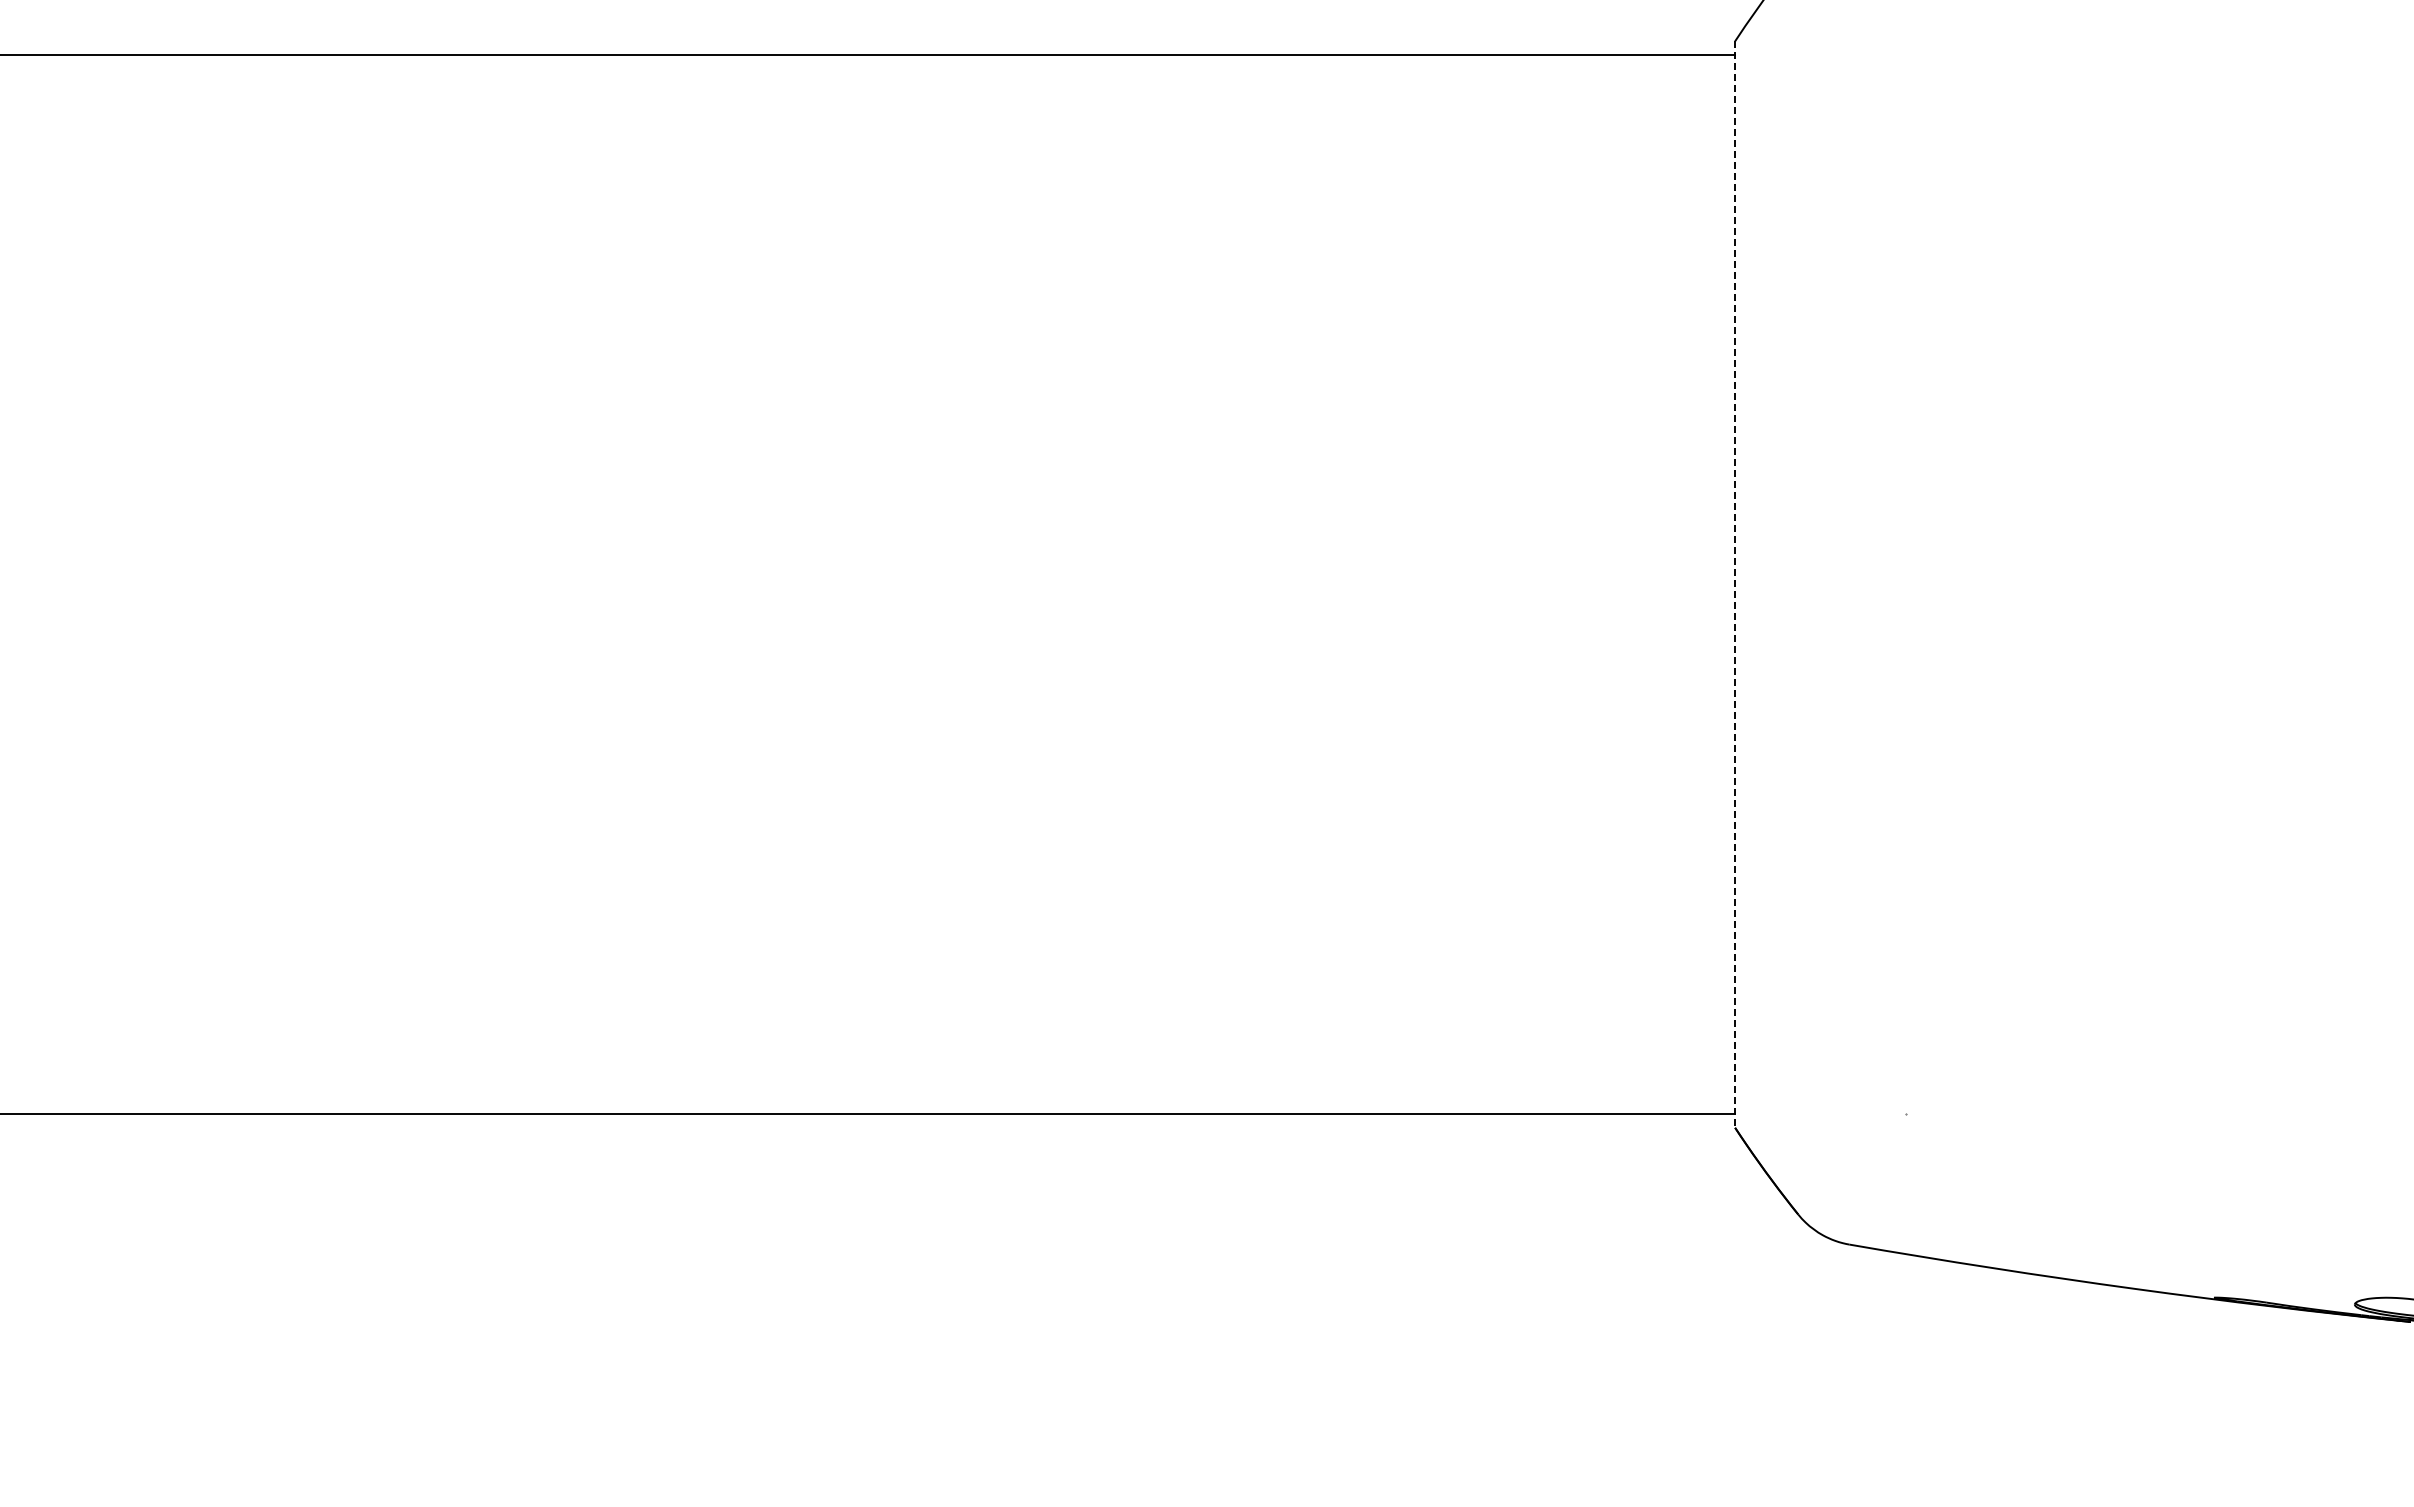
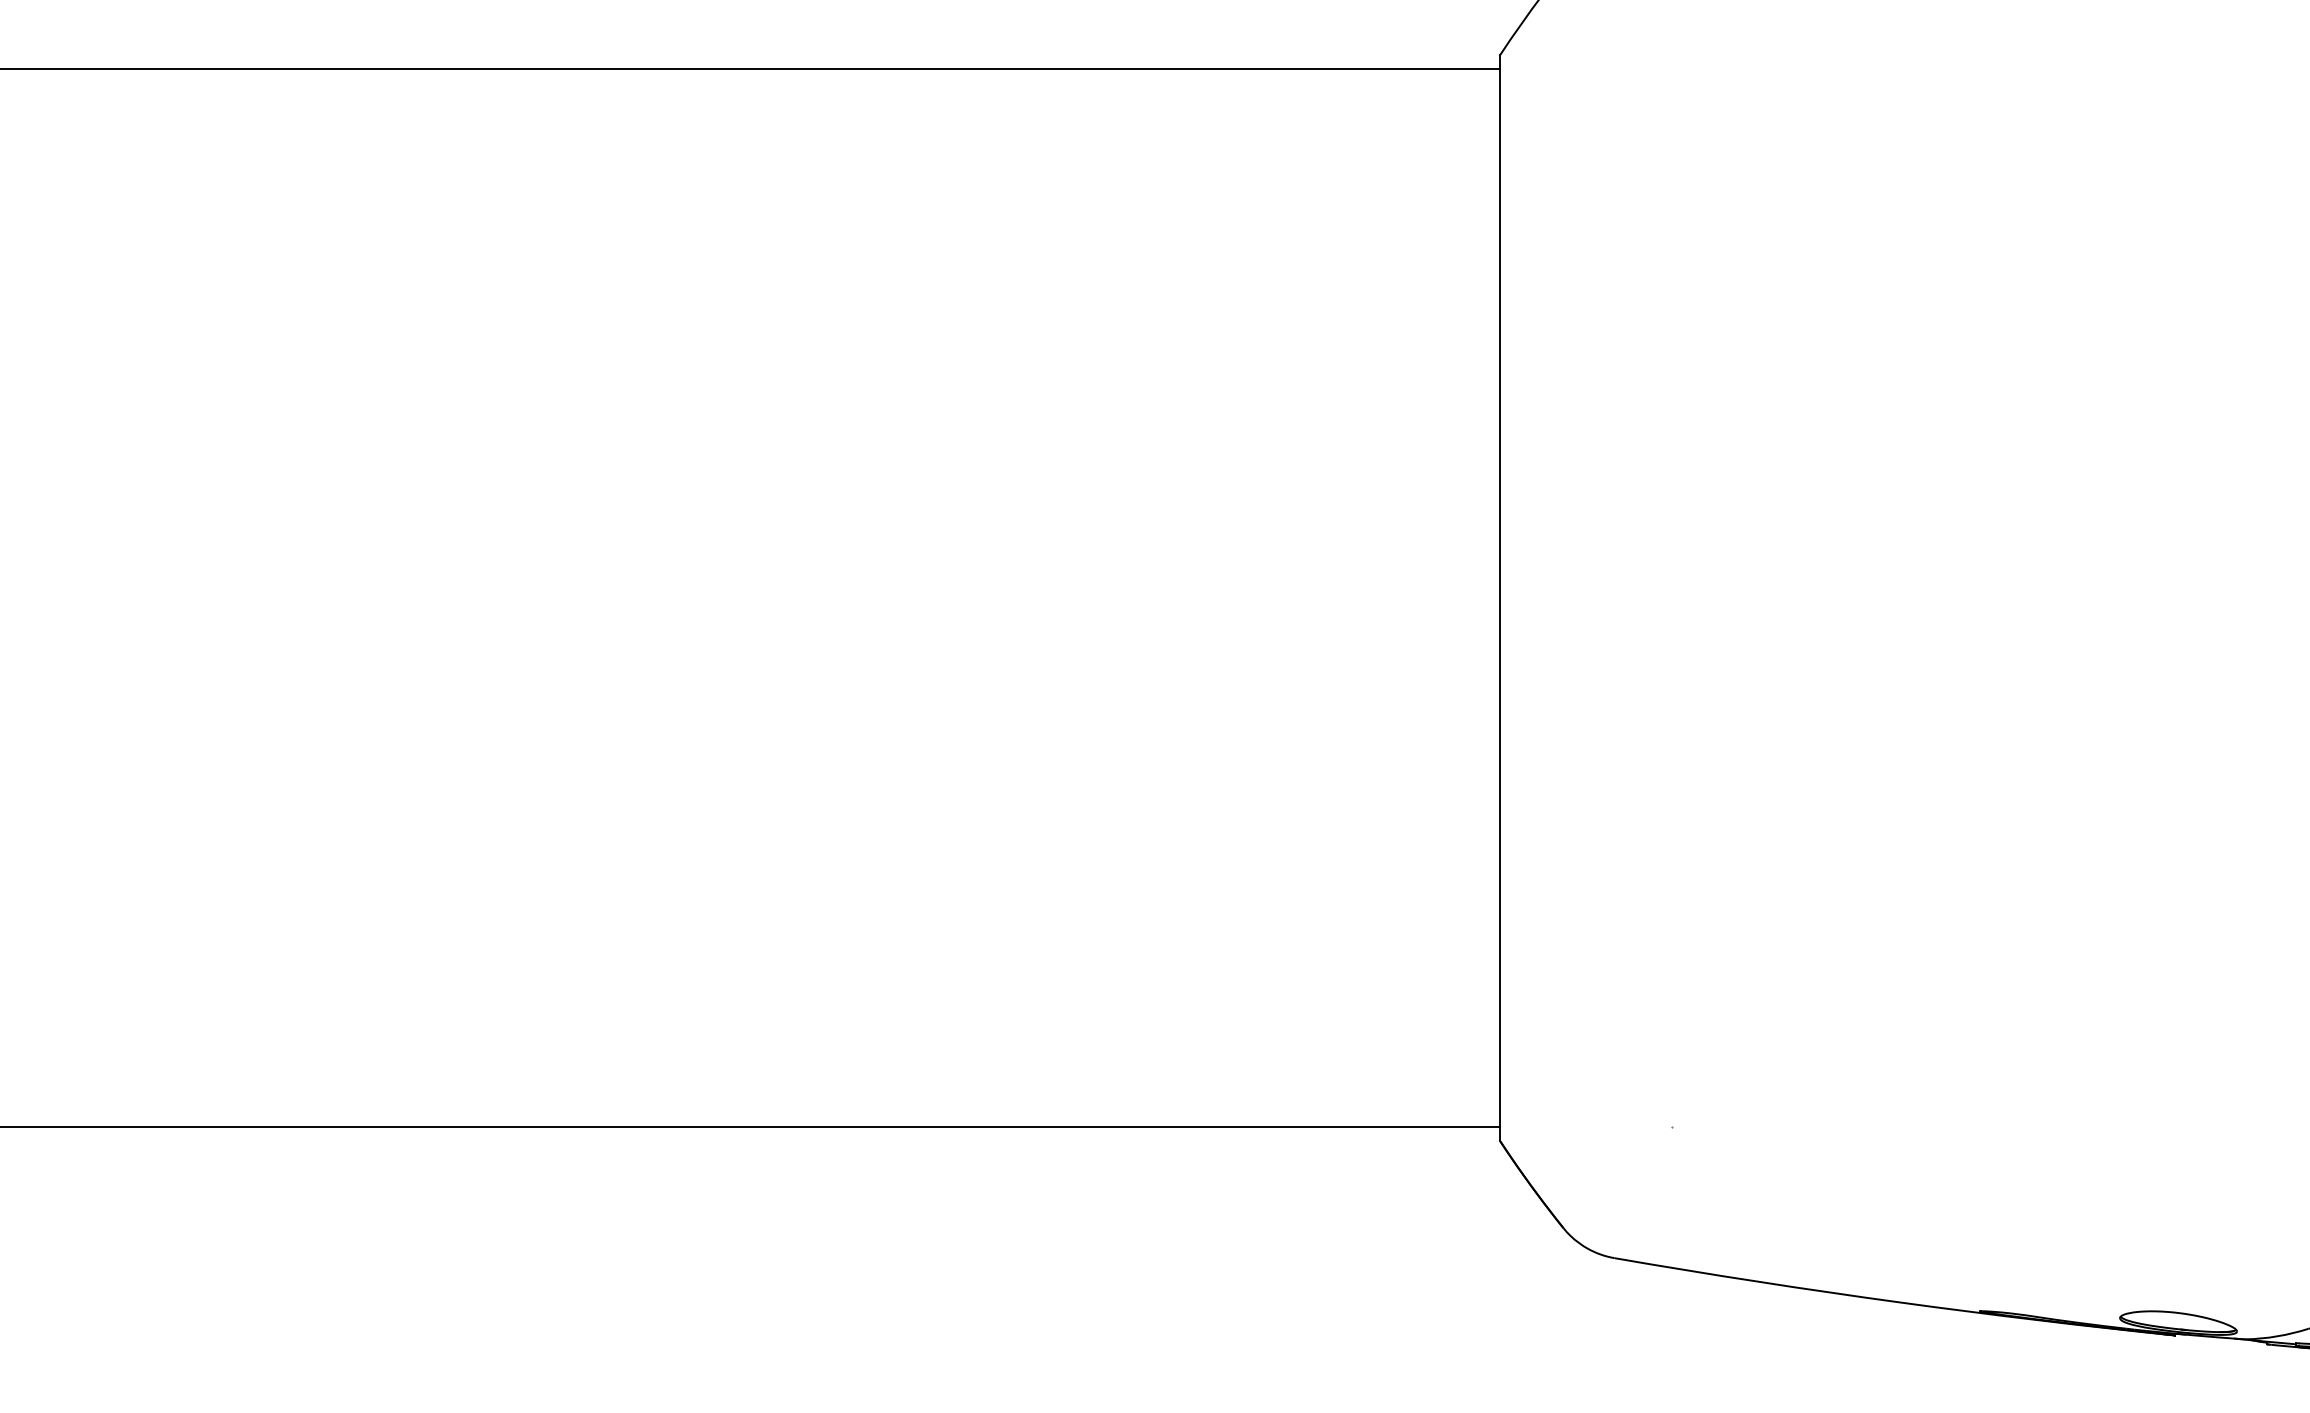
line: (1735, 585) -> (1500, 599), dashed -> solid

